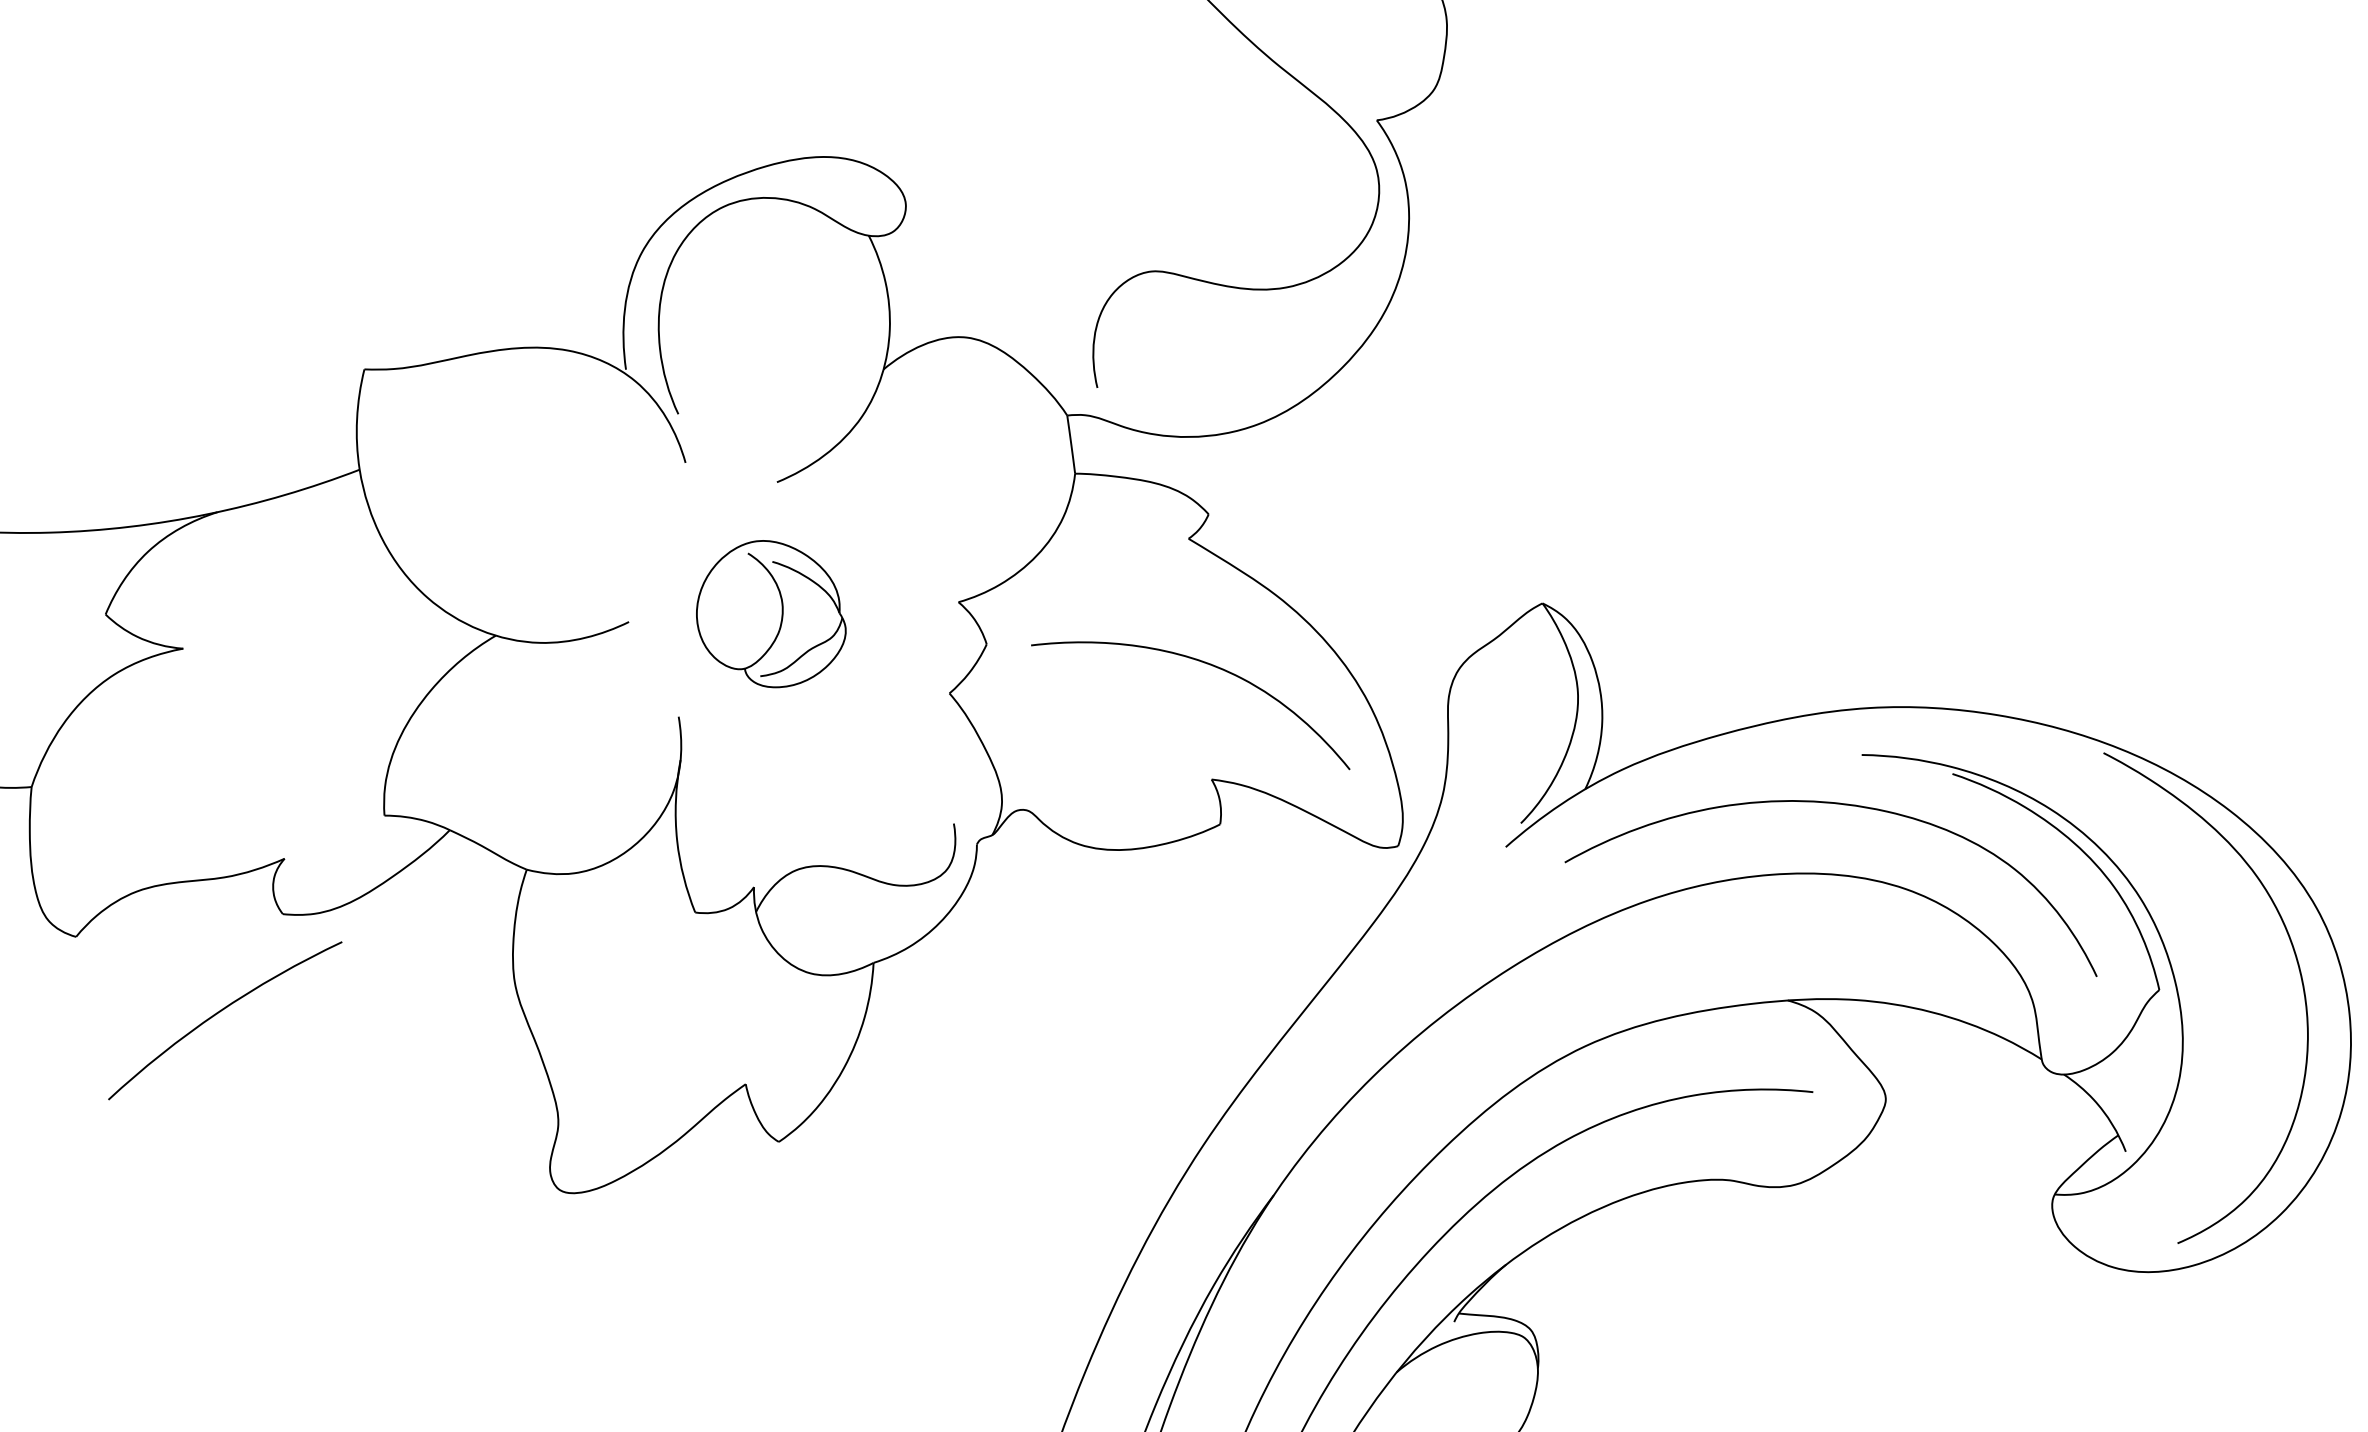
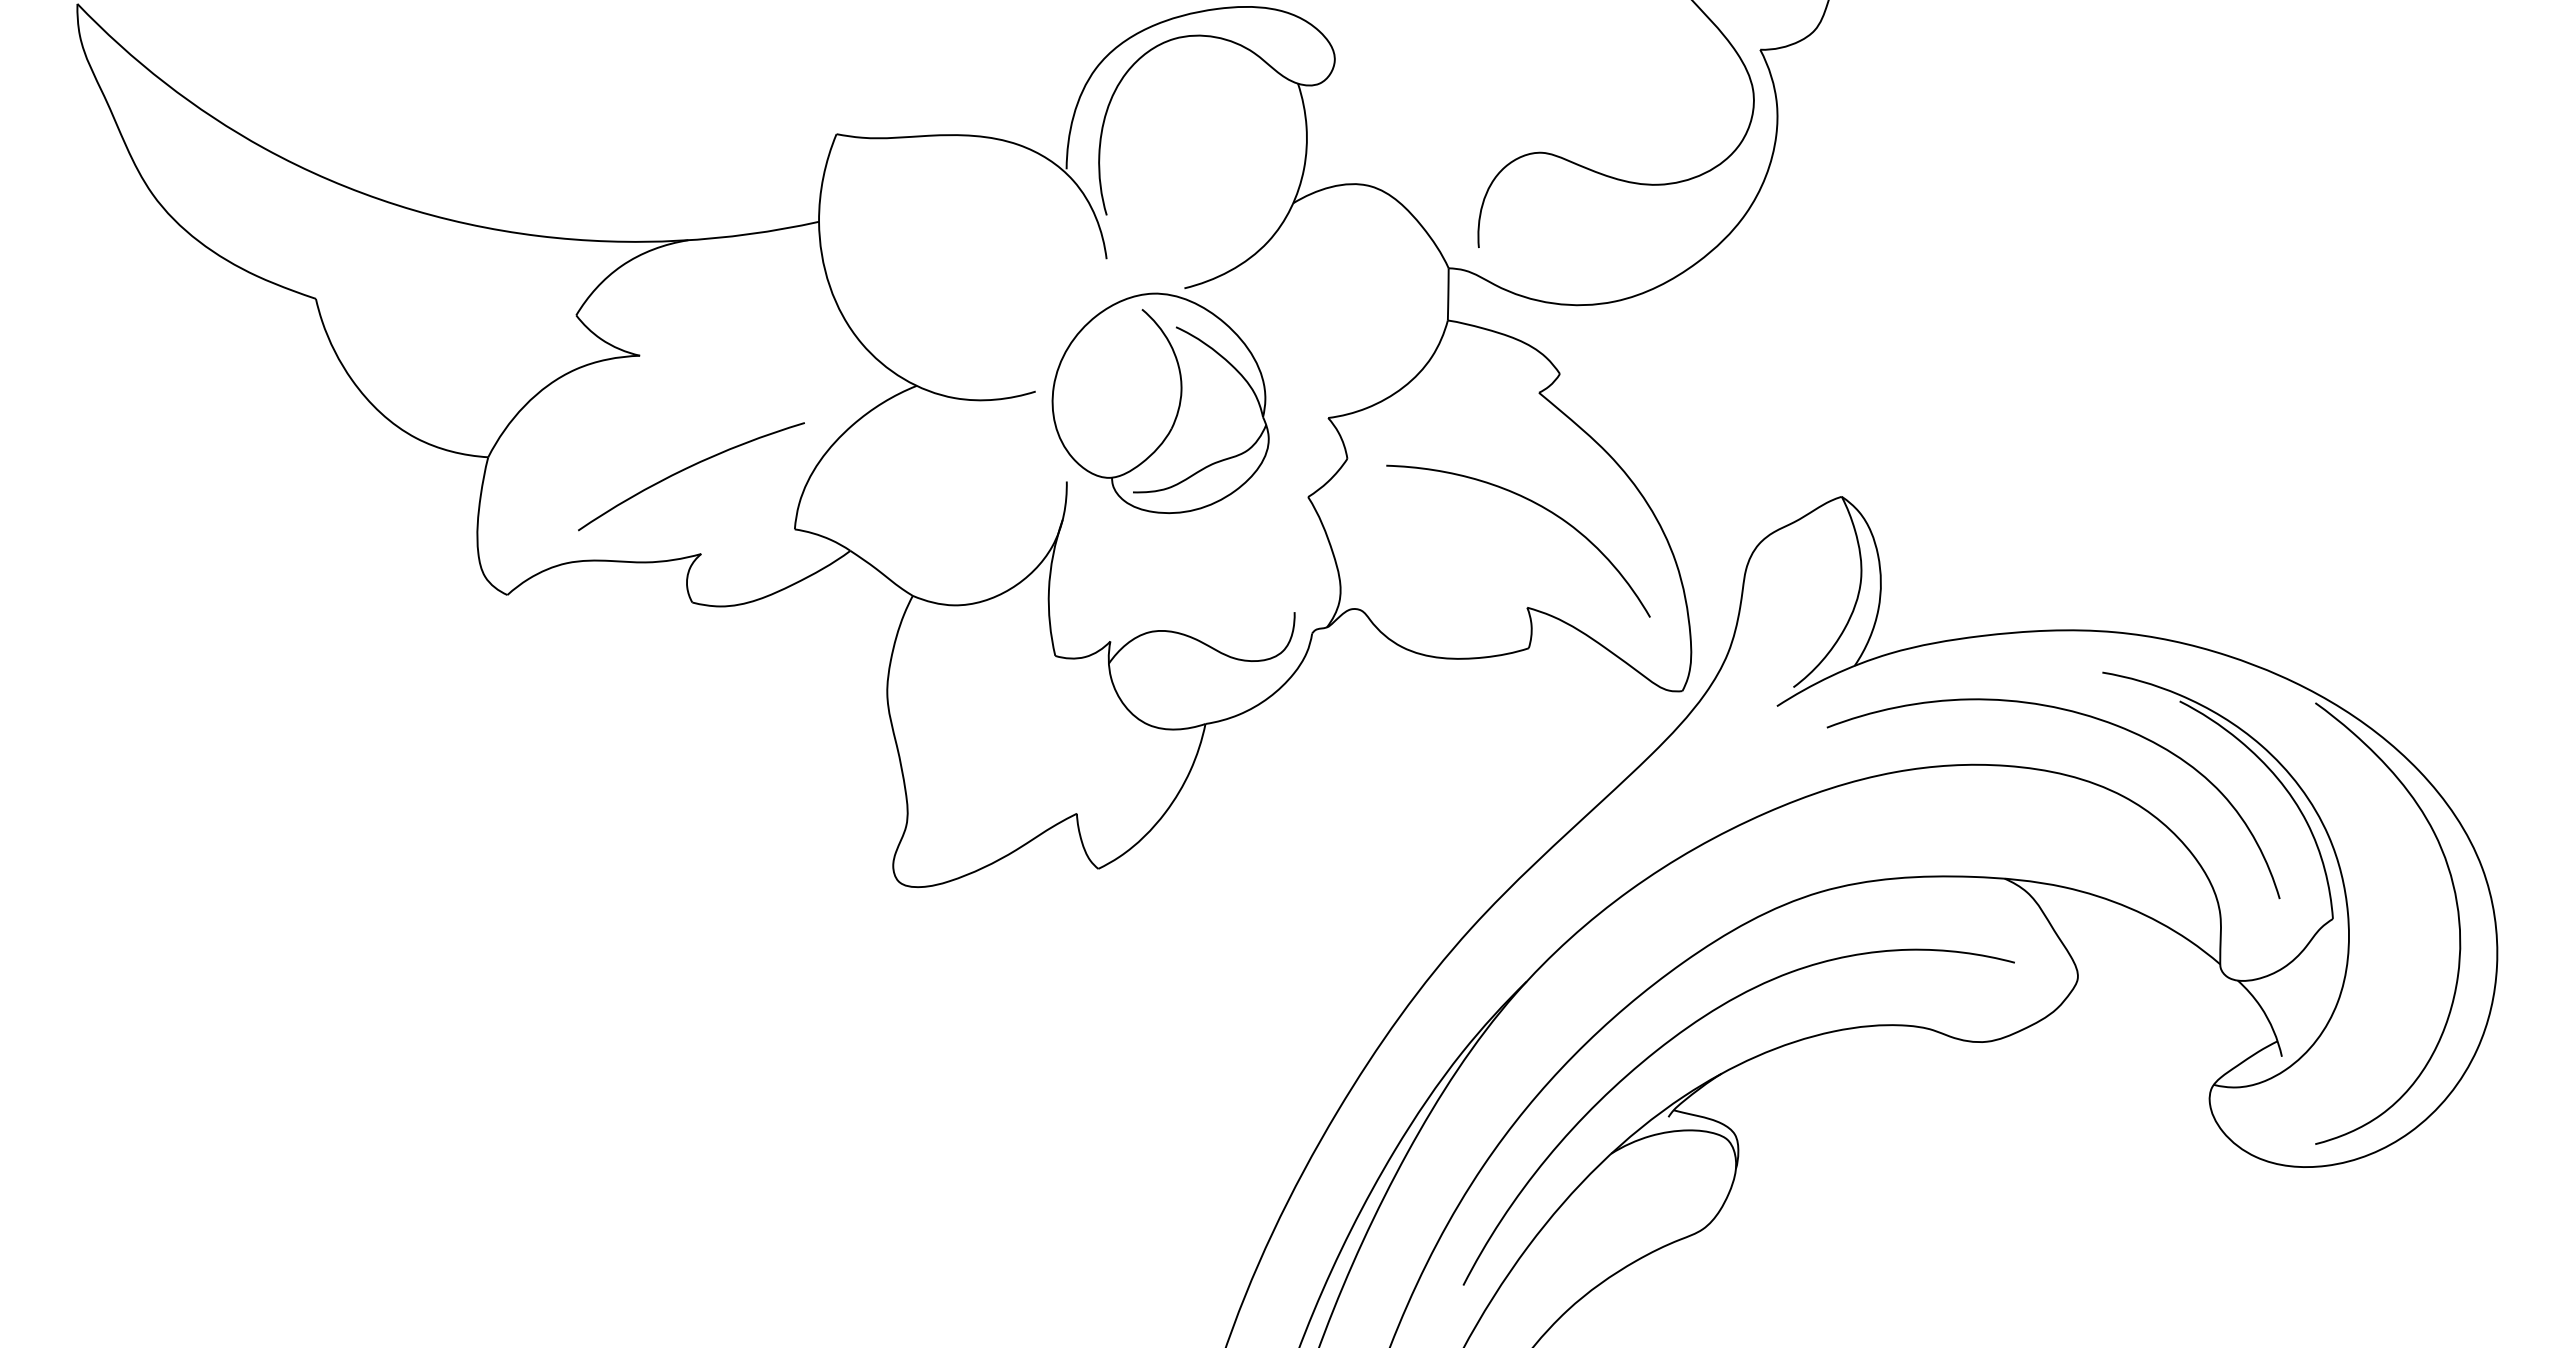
part: (769, 614) -> (1160, 403), size x1.67
curve: (221, 1012) -> (689, 468), moved

